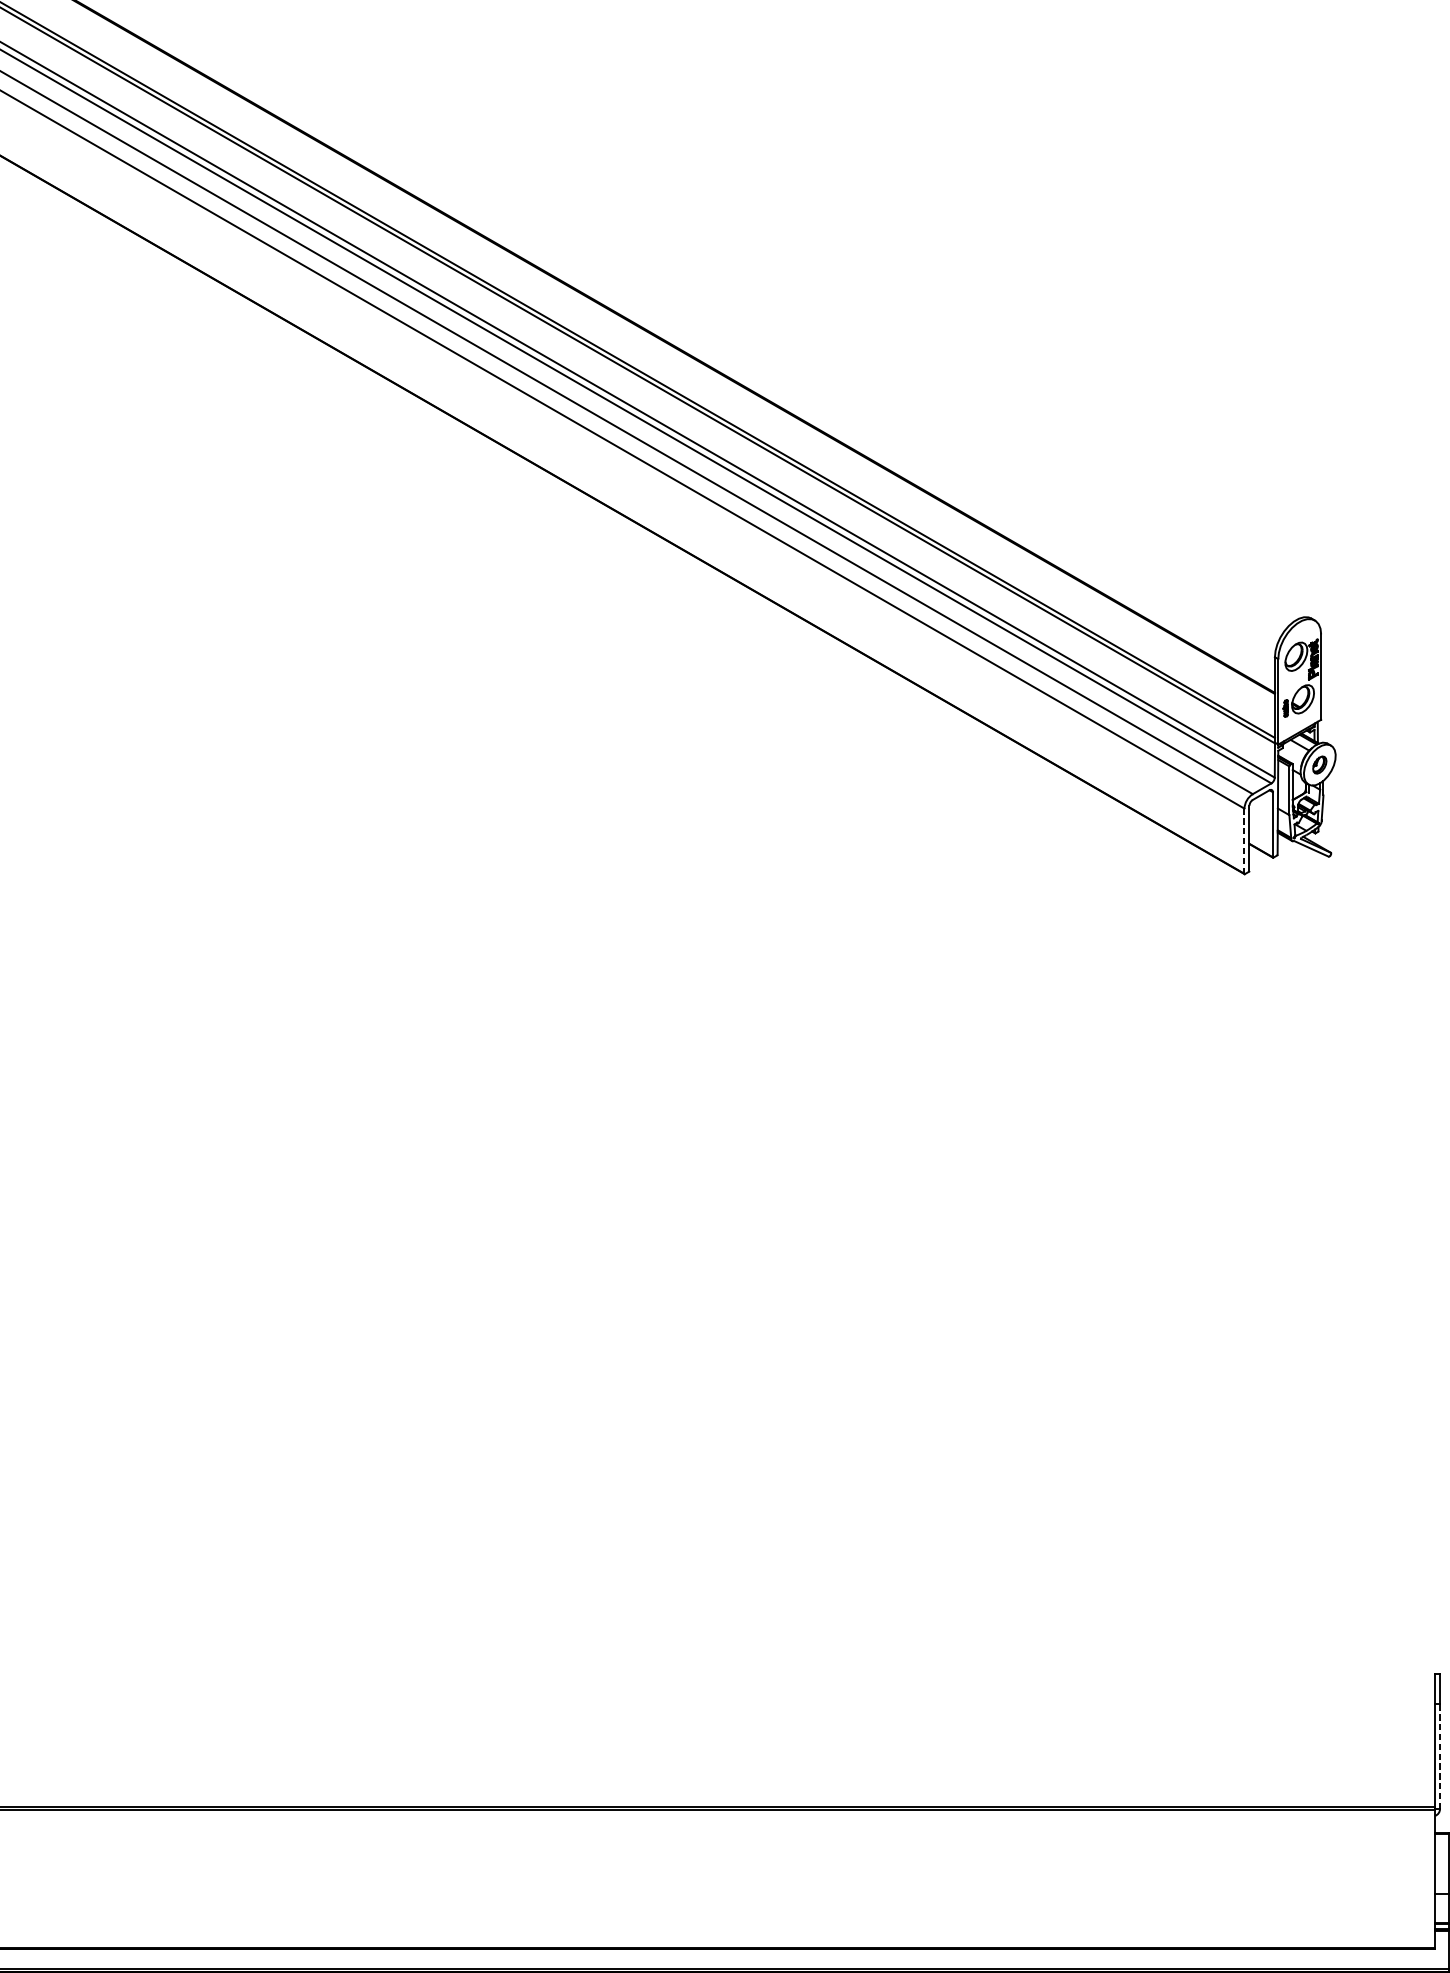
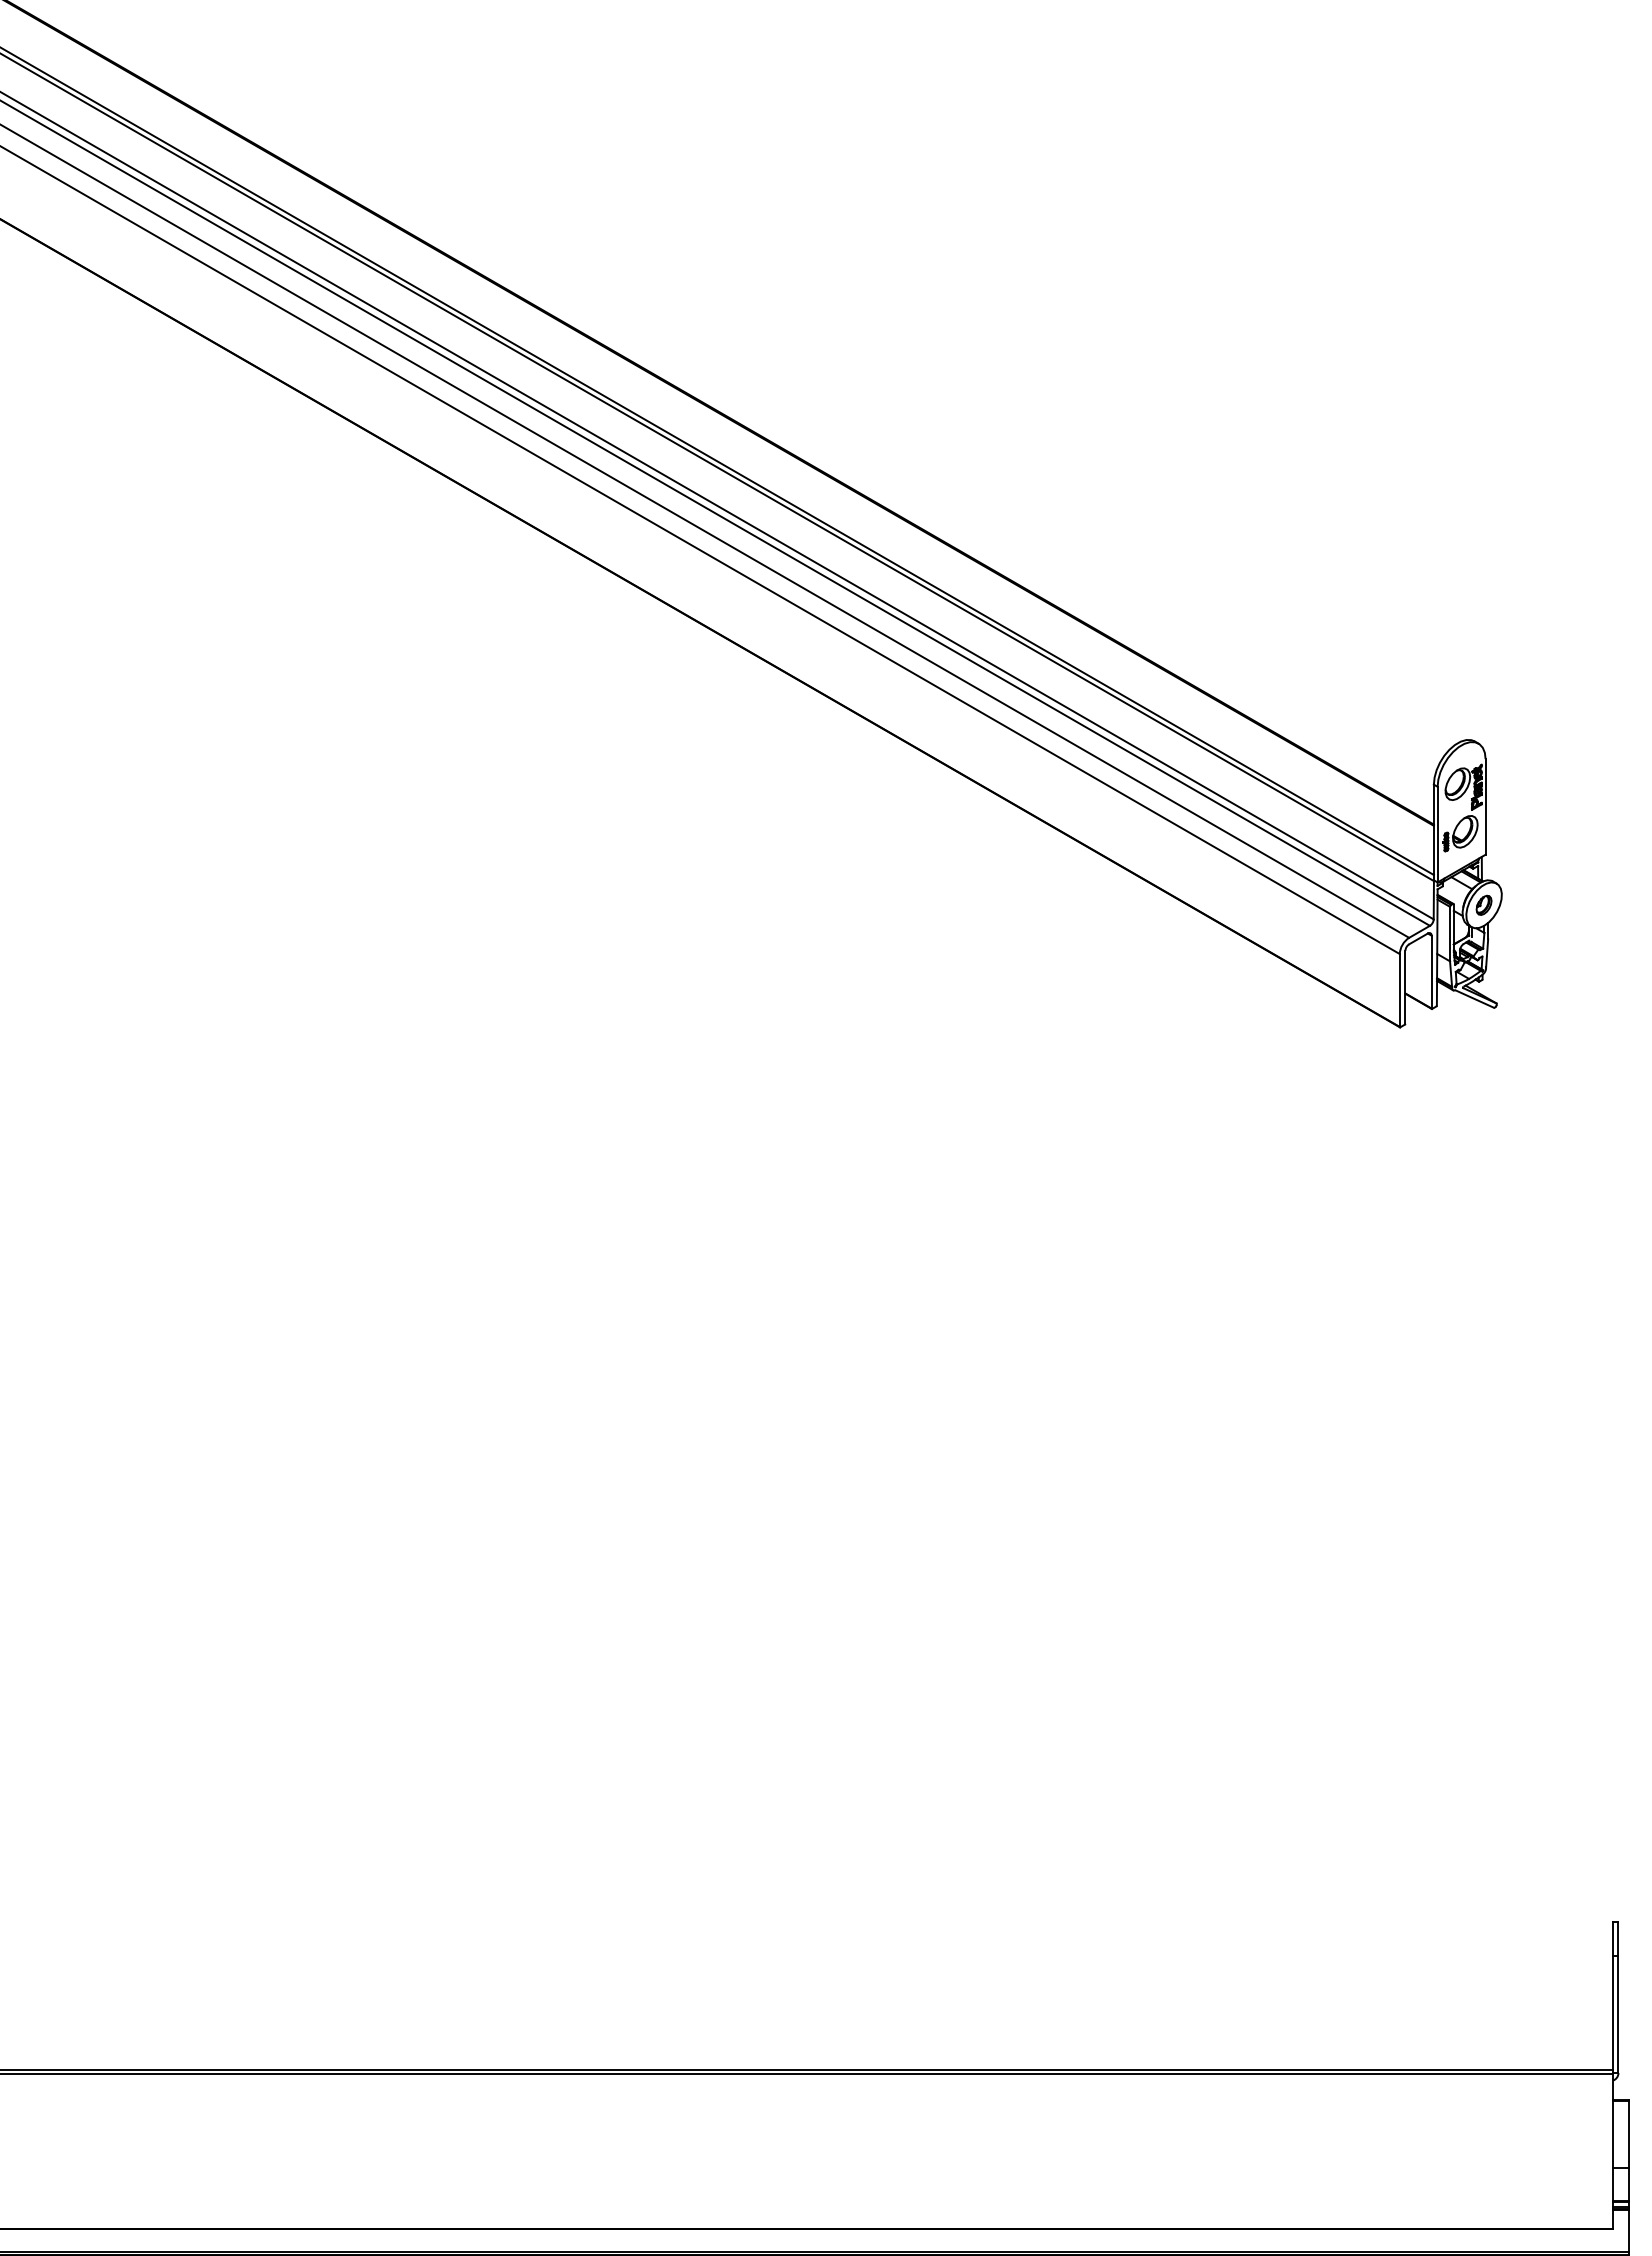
line: (1244, 841) -> (1399, 990), dashed -> solid
line: (1440, 1756) -> (1618, 2014), dashed -> solid

